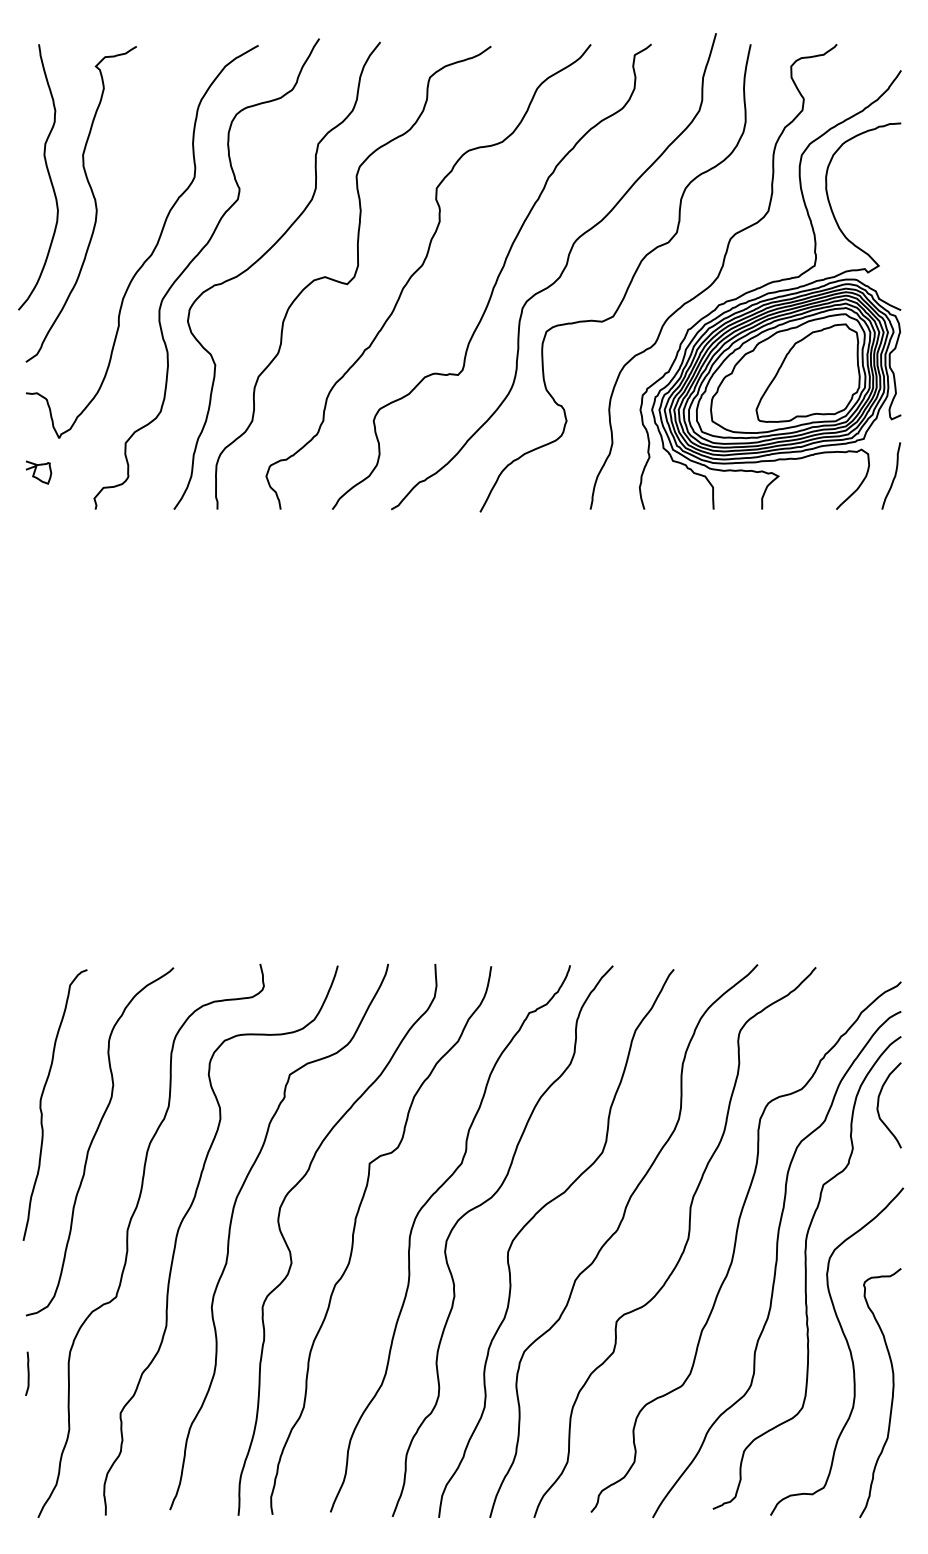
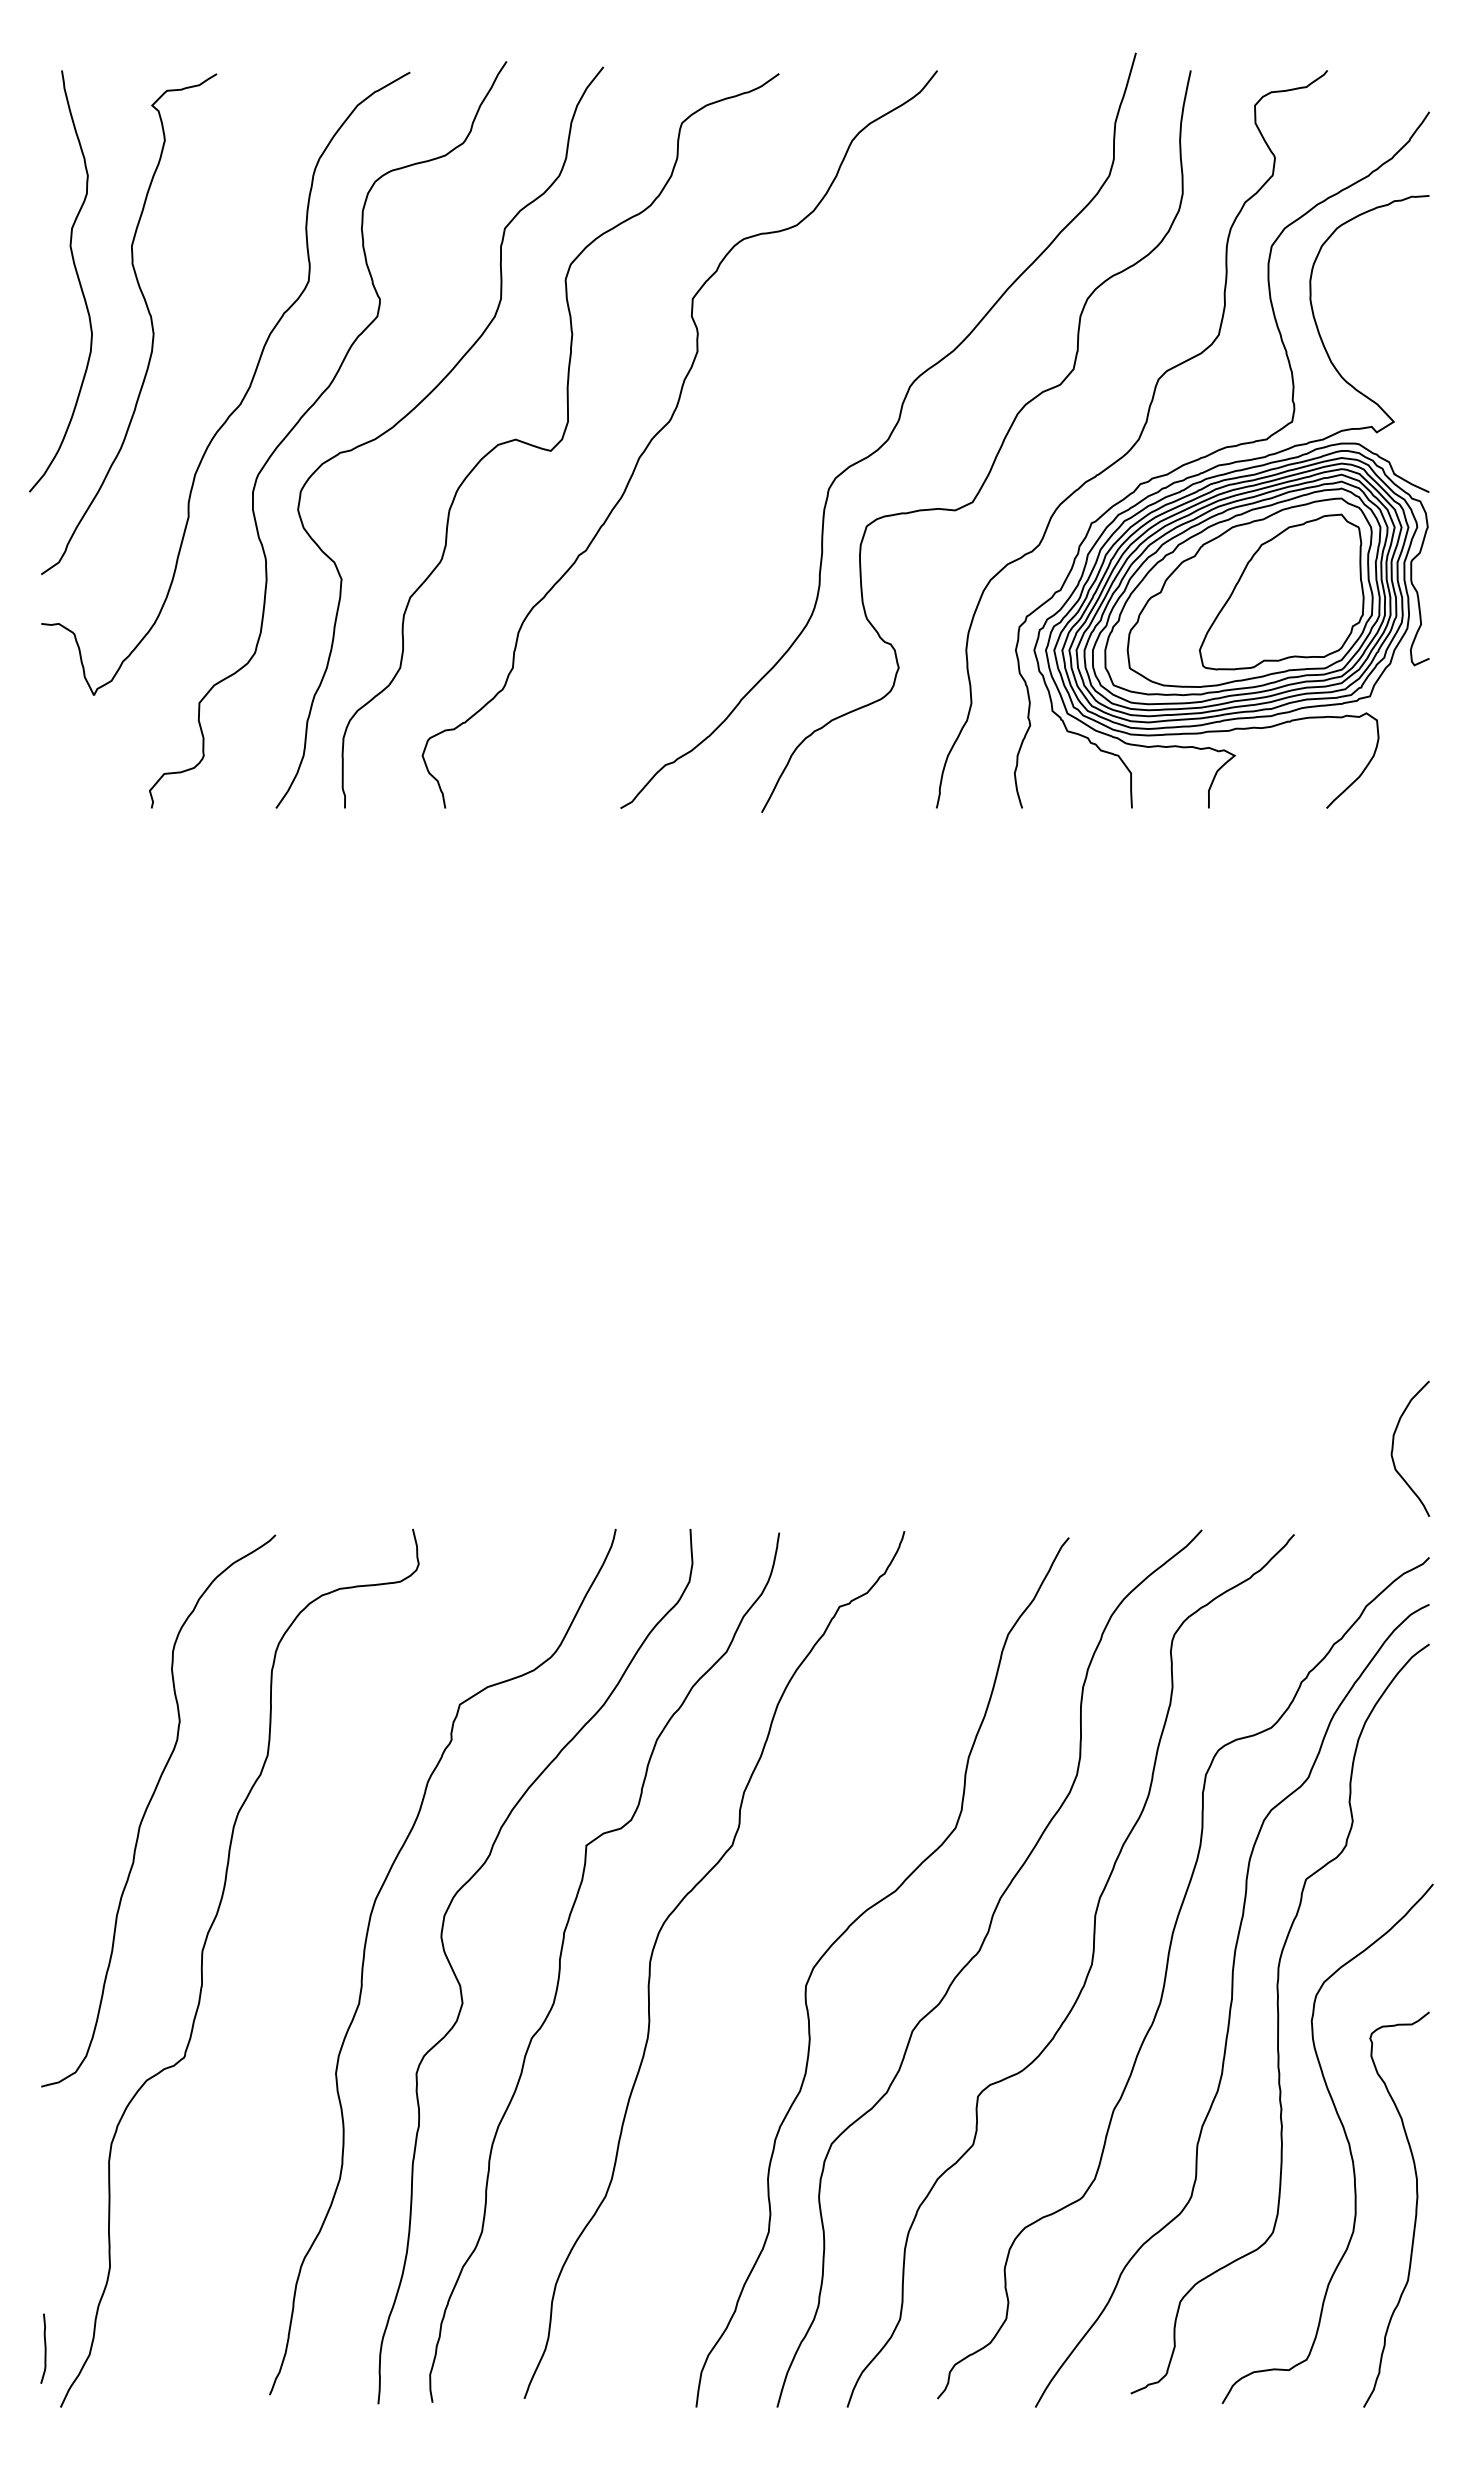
curve: (496, 278) -> (787, 441), removed
curve: (35, 472) -> (56, 749), removed
curve: (893, 477) -> (1417, 757), removed
curve: (879, 1102) -> (1394, 1444), moved
curve: (41, 1104) -> (65, 1751), removed
curve: (480, 1206) -> (762, 1913), removed
curve: (181, 1225) -> (287, 1943), removed
curve: (27, 1373) -> (43, 2348), moved

